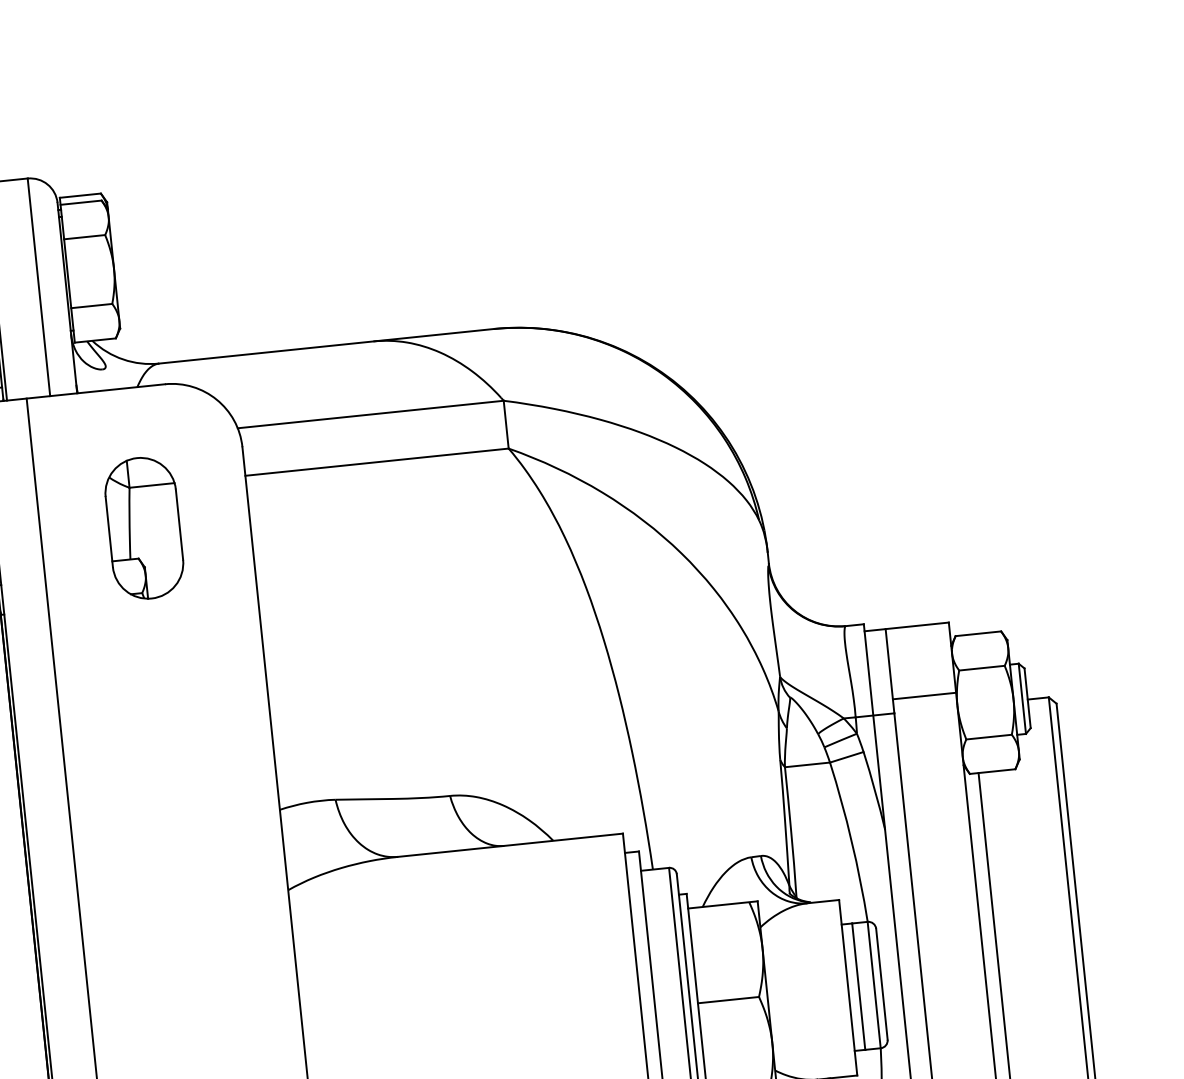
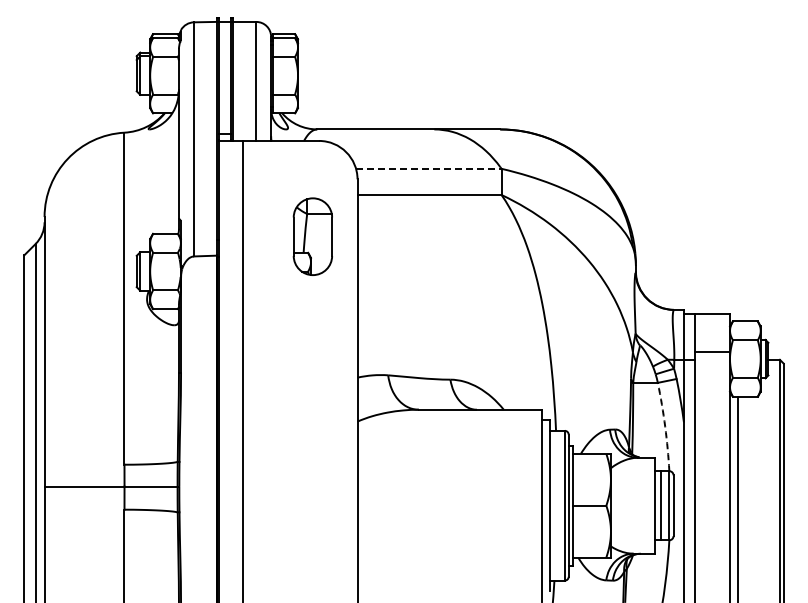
line: (370, 413) -> (428, 168), solid -> dashed
part: (143, 527) -> (312, 236), moved
arc: (852, 840) -> (665, 426), solid -> dashed

